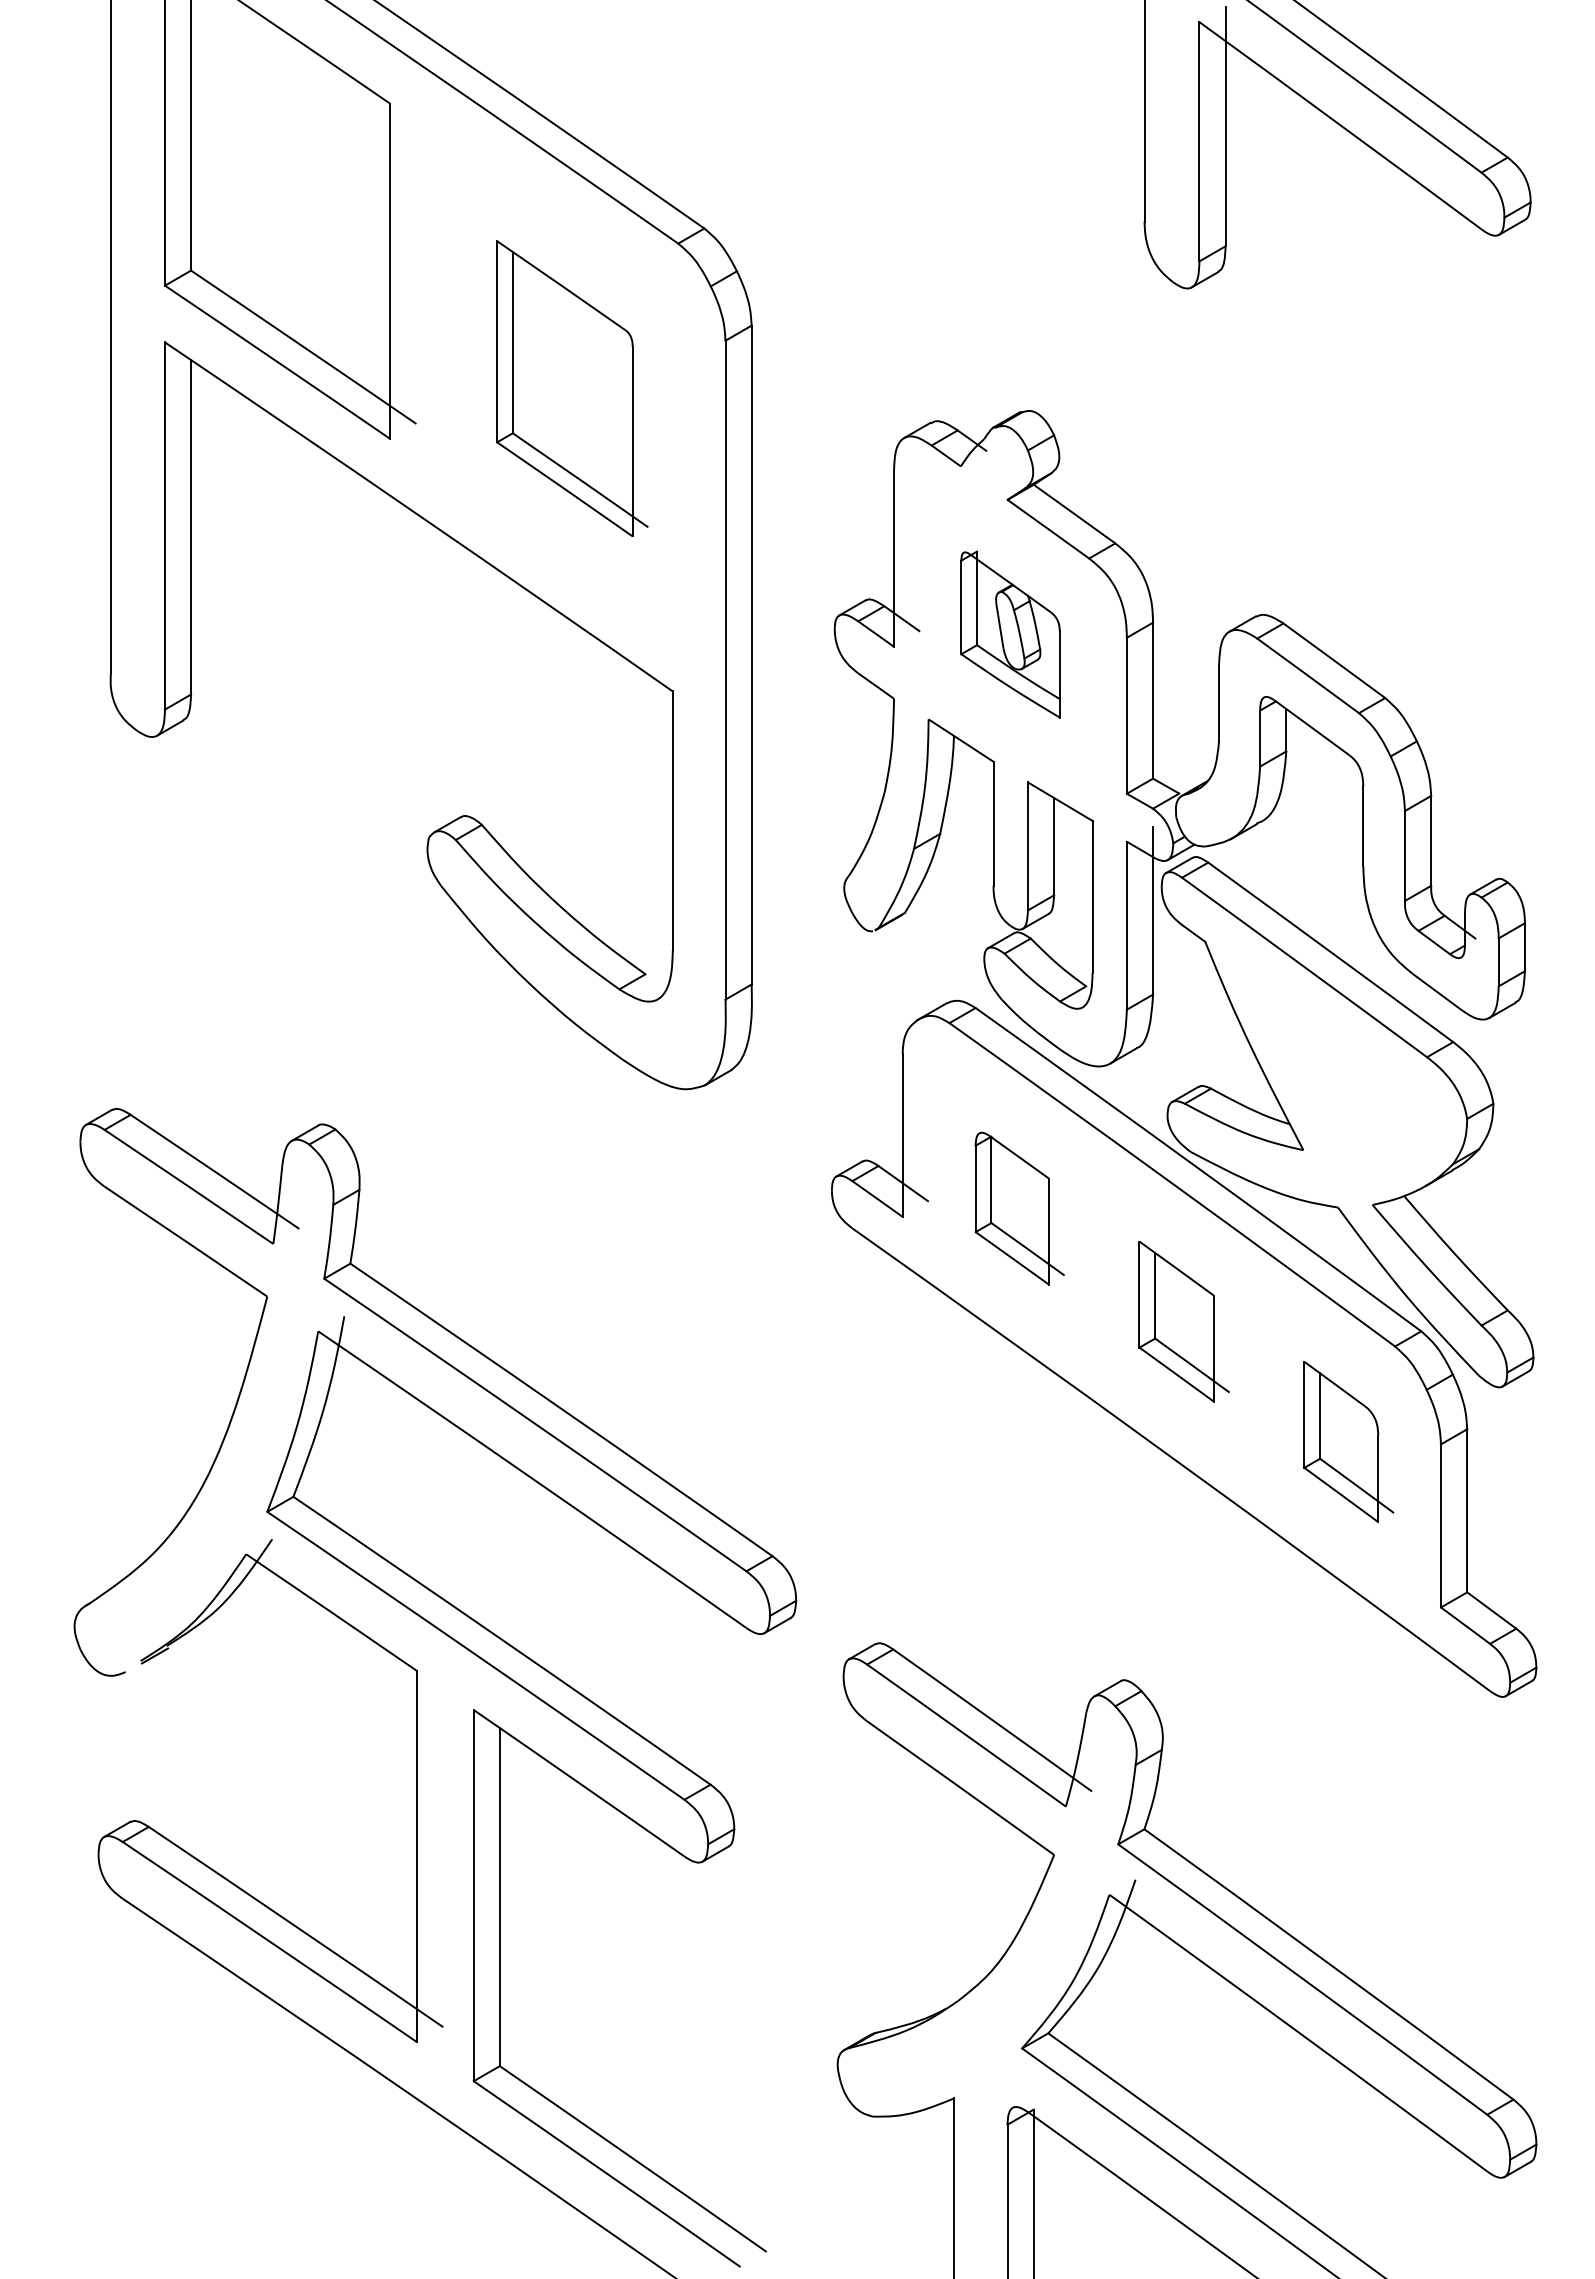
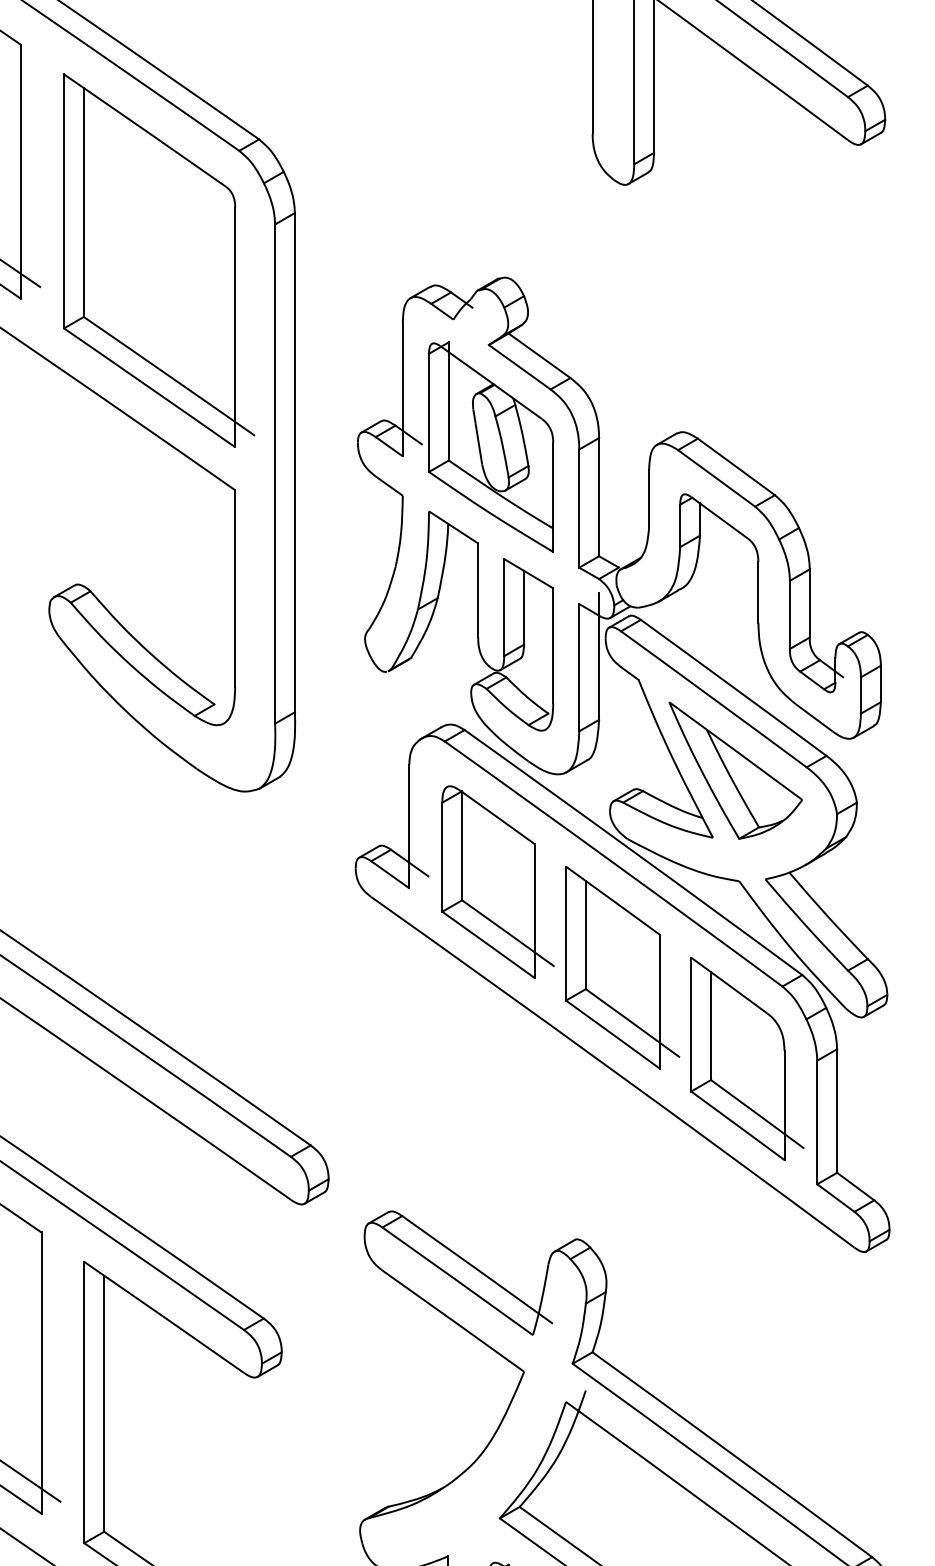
part: (572, 388) -> (159, 260), size x1.67
part: (1010, 634) -> (491, 447), size x1.67
part: (1333, 1061) -> (735, 770), added
part: (1019, 1208) -> (497, 881), size x1.67
part: (1184, 1321) -> (622, 967), size x1.67
part: (1348, 1441) -> (747, 1058), size x1.67

